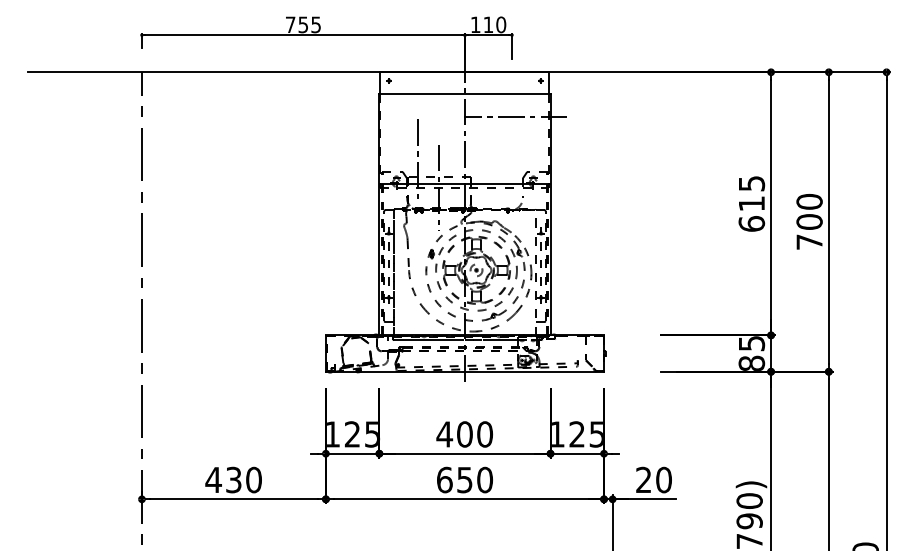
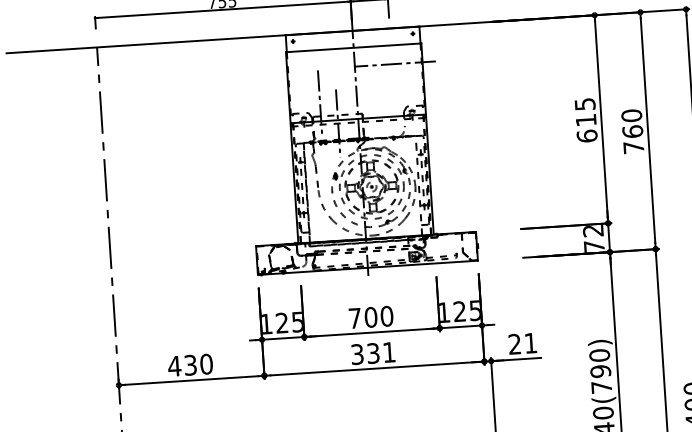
text: (809, 221) -> (632, 131), 700 -> 760
text: (751, 353) -> (593, 238), 85 -> 72
text: (444, 434) -> (354, 318), 400 -> 700
text: (464, 479) -> (373, 353), 650 -> 331
text: (663, 479) -> (530, 342), 20 -> 21

